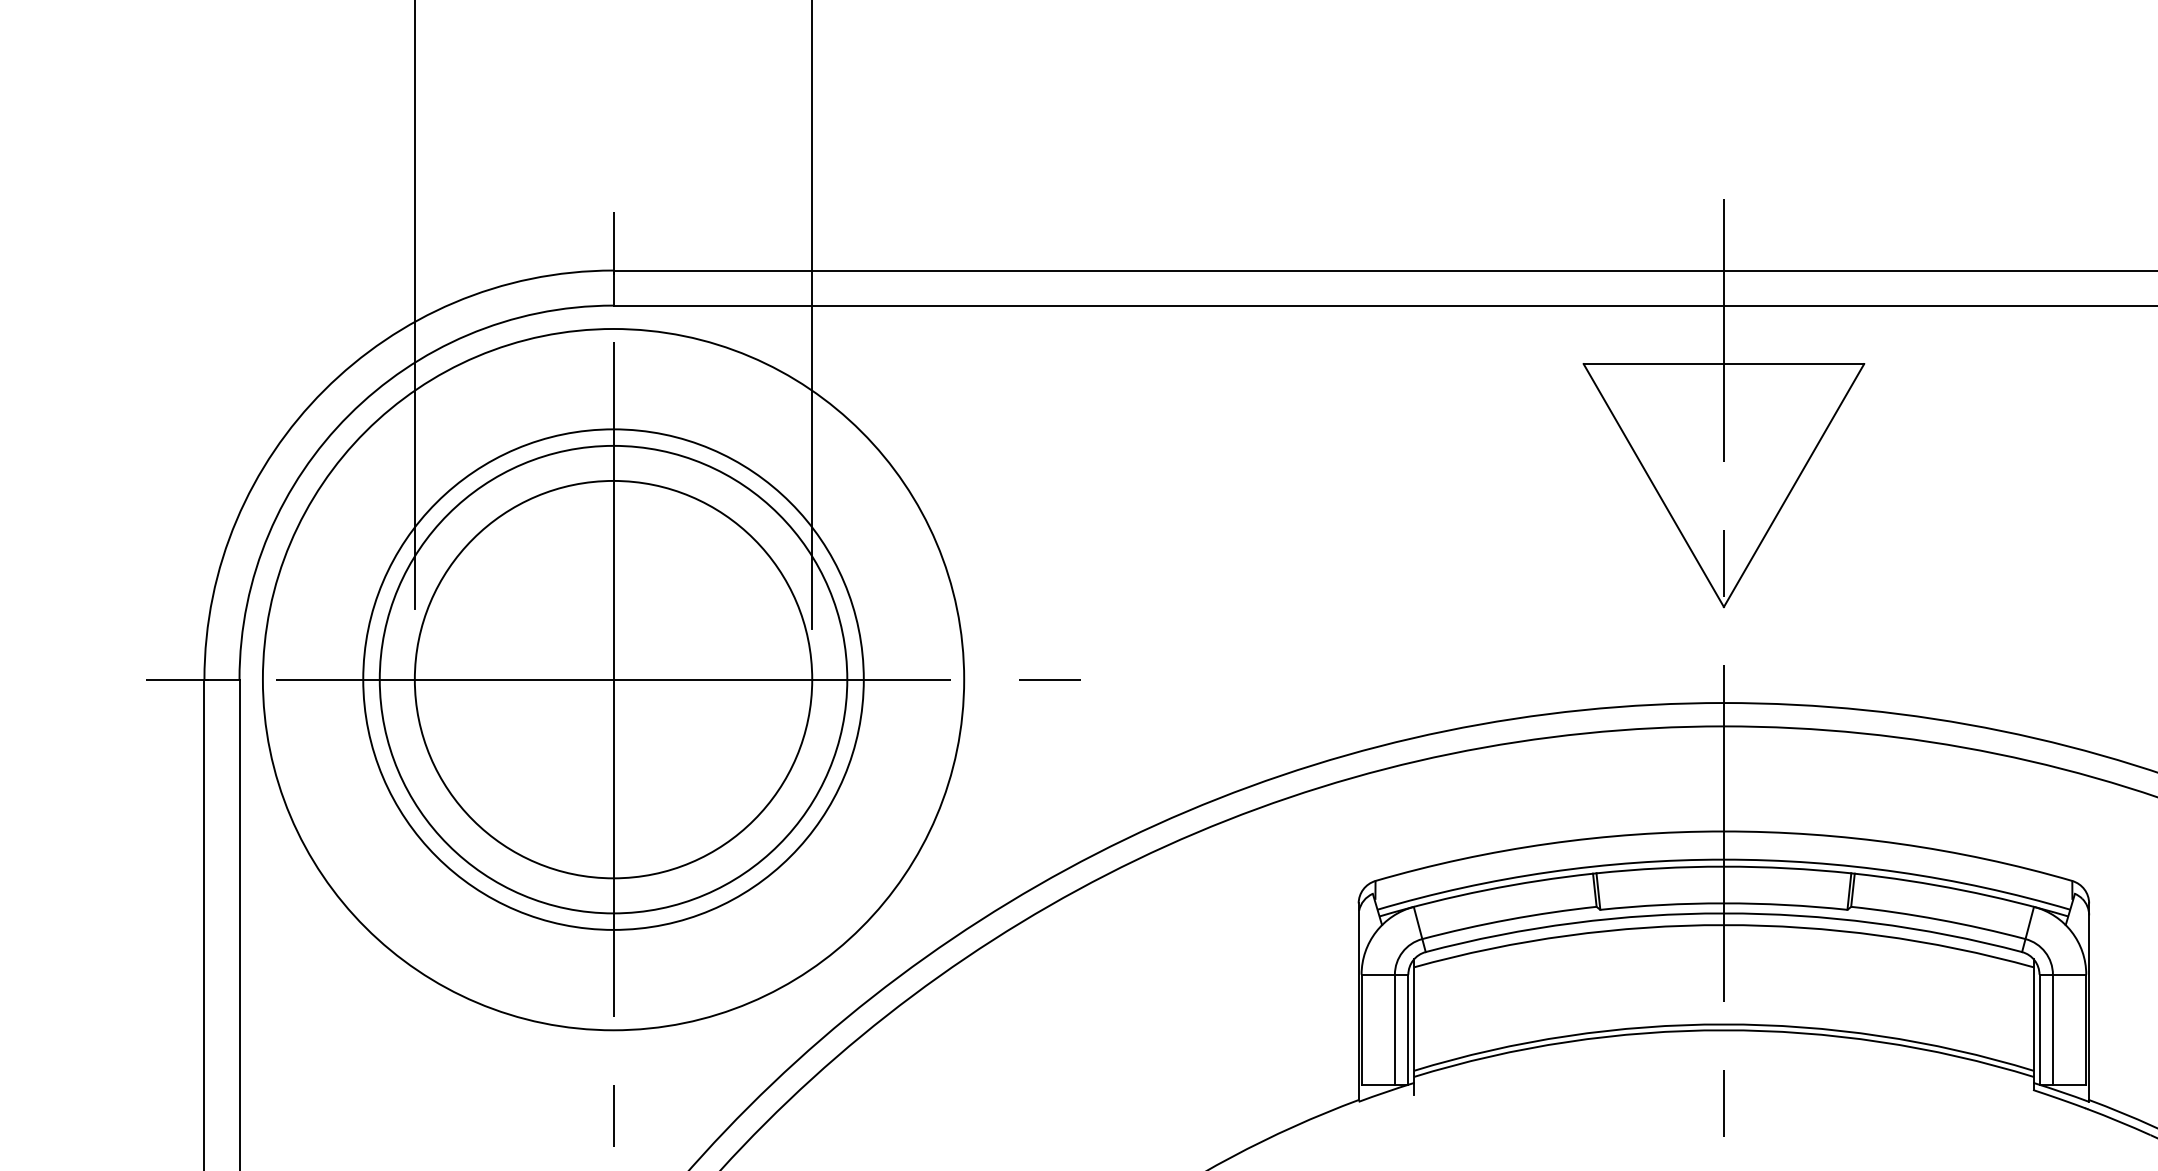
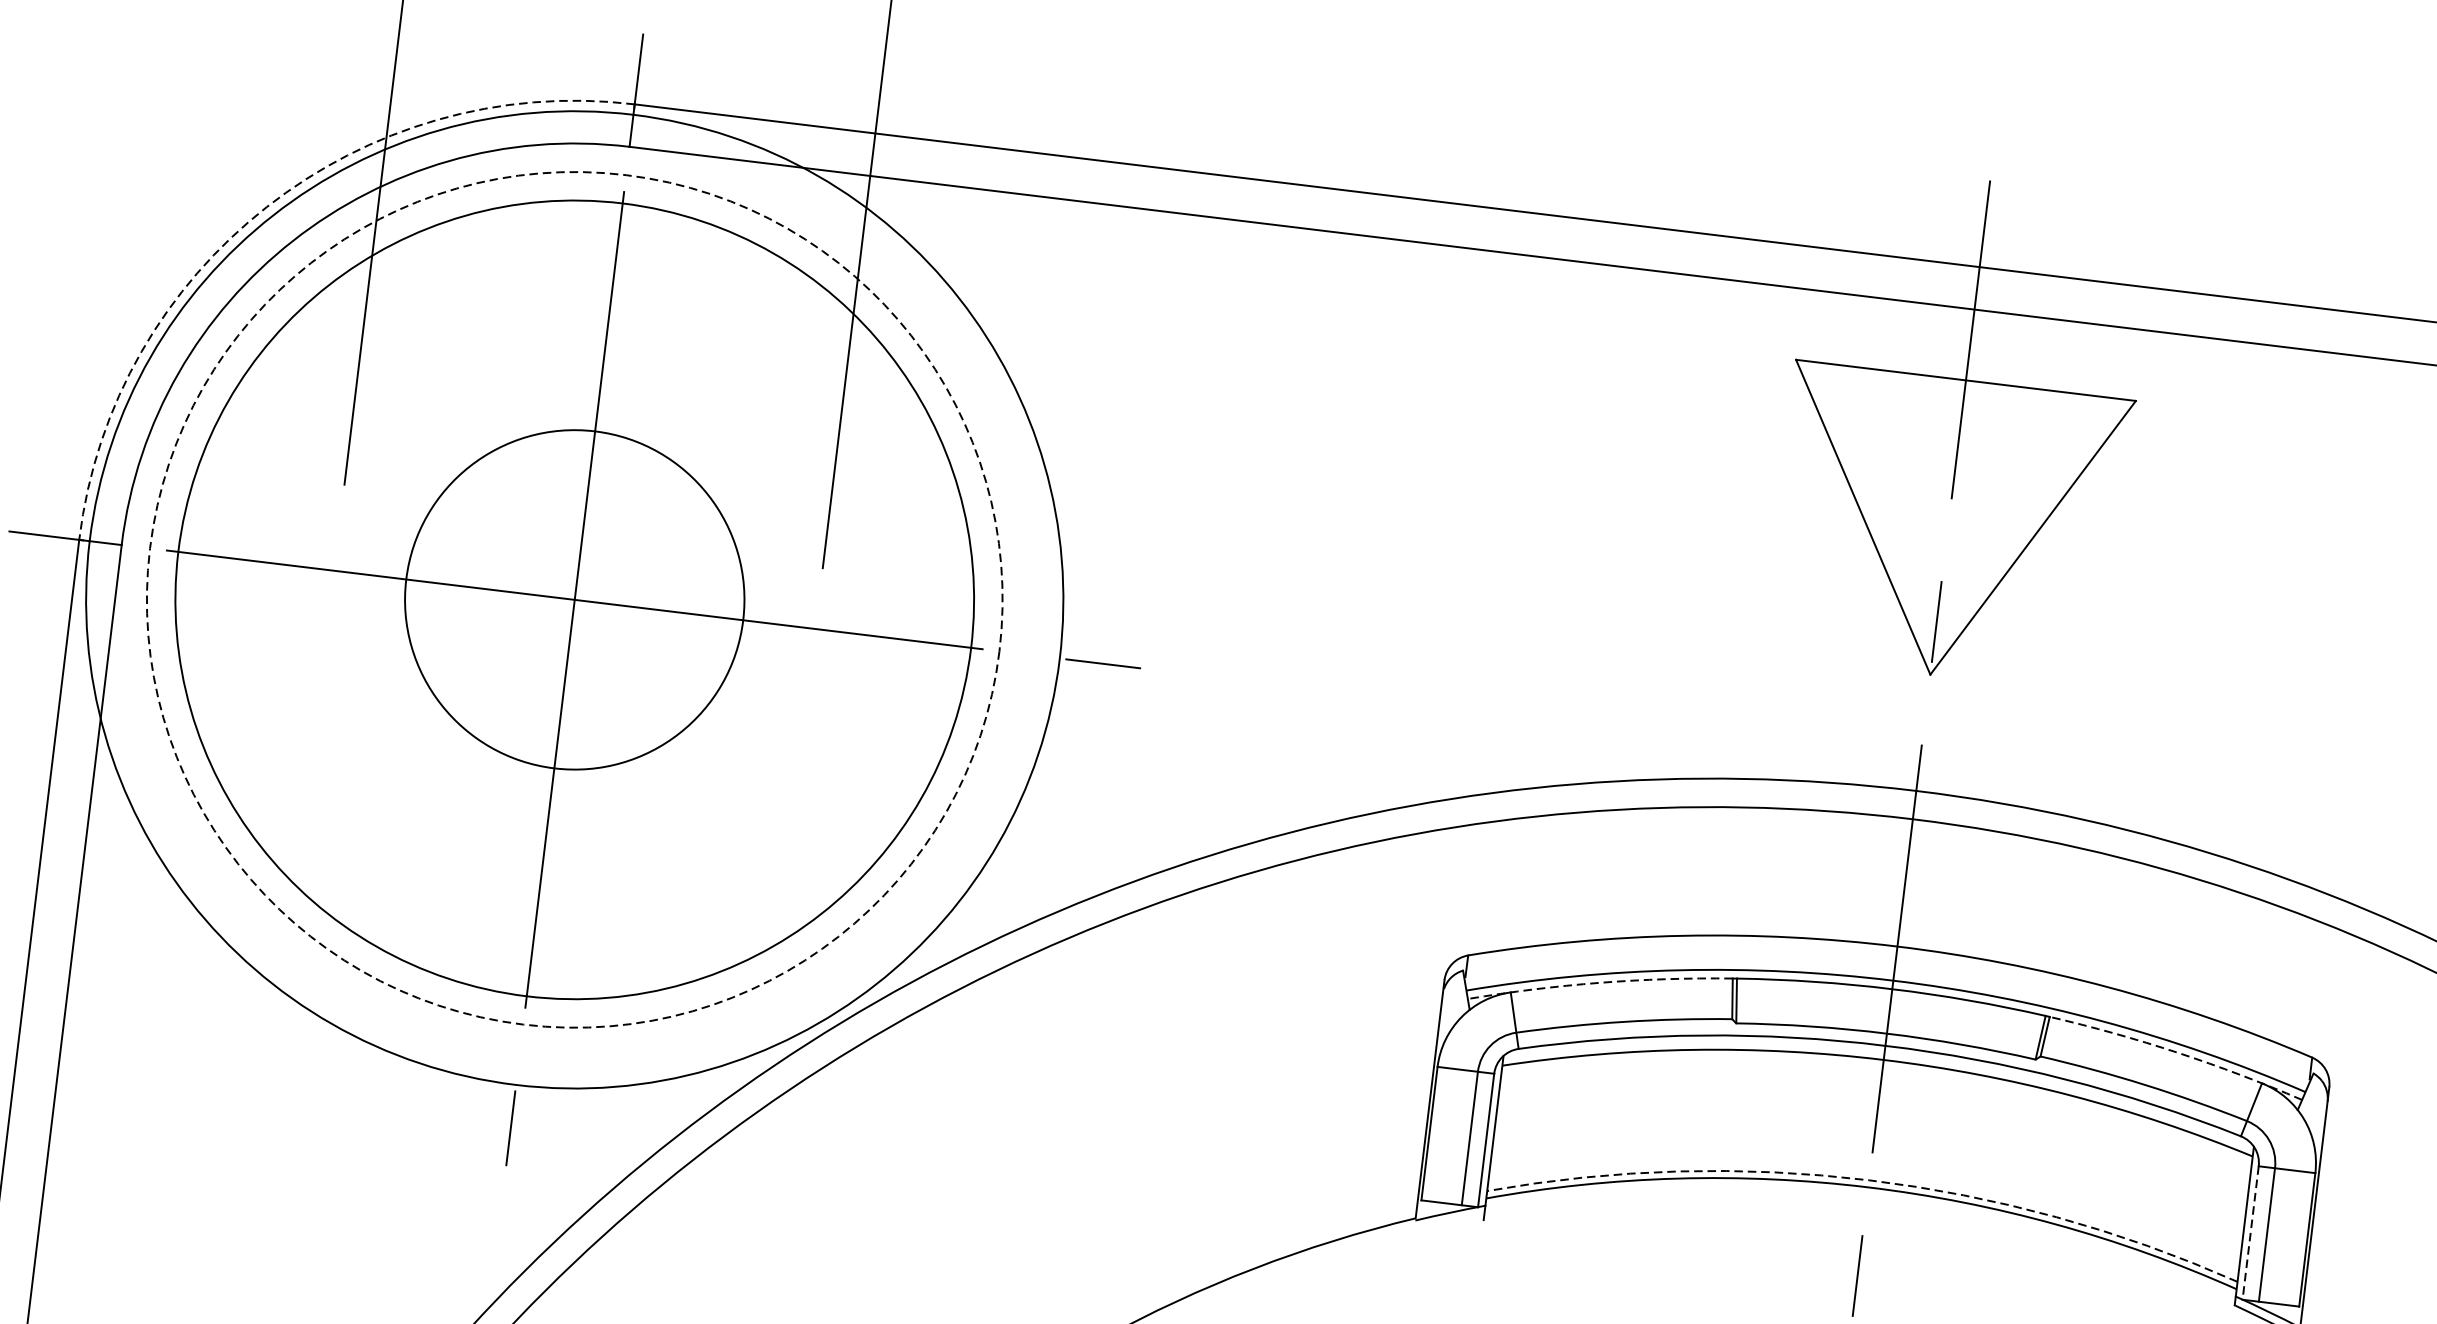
arc: (324, 390) -> (267, 207), solid -> dashed
circle: (613, 679) -> (574, 599), size x0.7
circle: (613, 679) -> (574, 599), size x1.4
circle: (613, 679) -> (574, 599), size x1.6
circle: (613, 679) -> (574, 599), solid -> dashed
arc: (1485, 890) -> (1600, 983), solid -> dashed
arc: (1962, 890) -> (2177, 1053), solid -> dashed
arc: (1723, 1024) -> (1868, 1180), solid -> dashed
line: (2039, 1030) -> (2250, 1233), solid -> dashed

